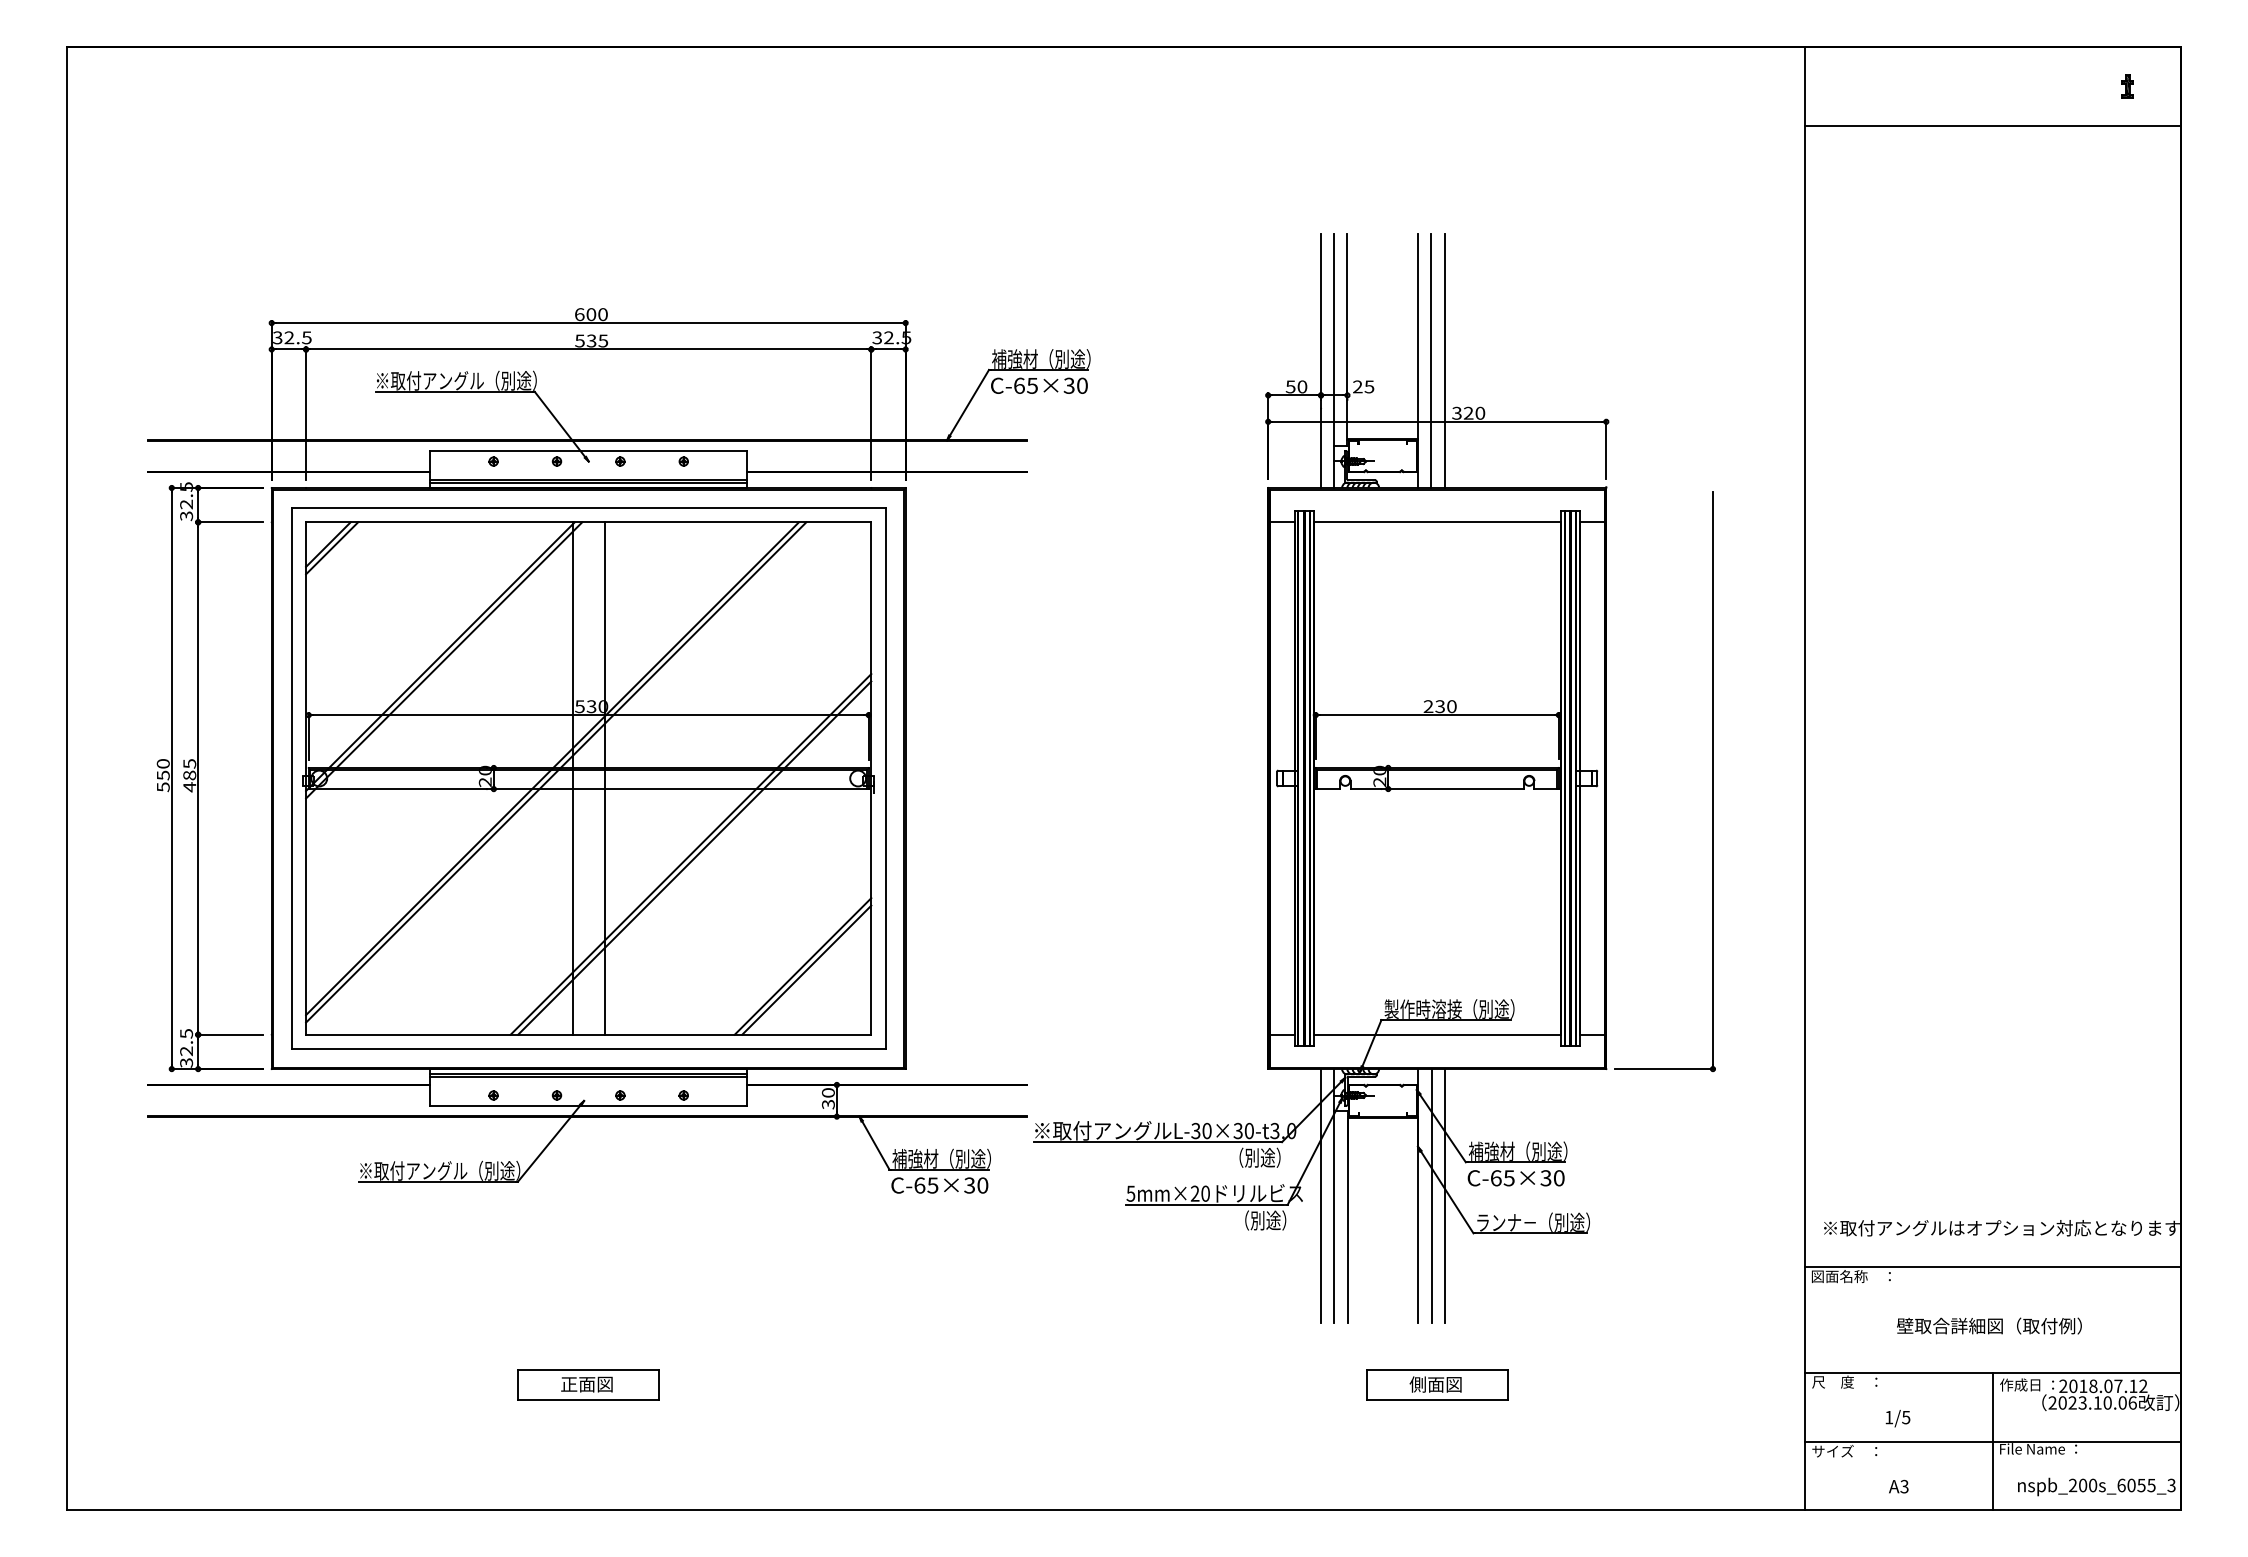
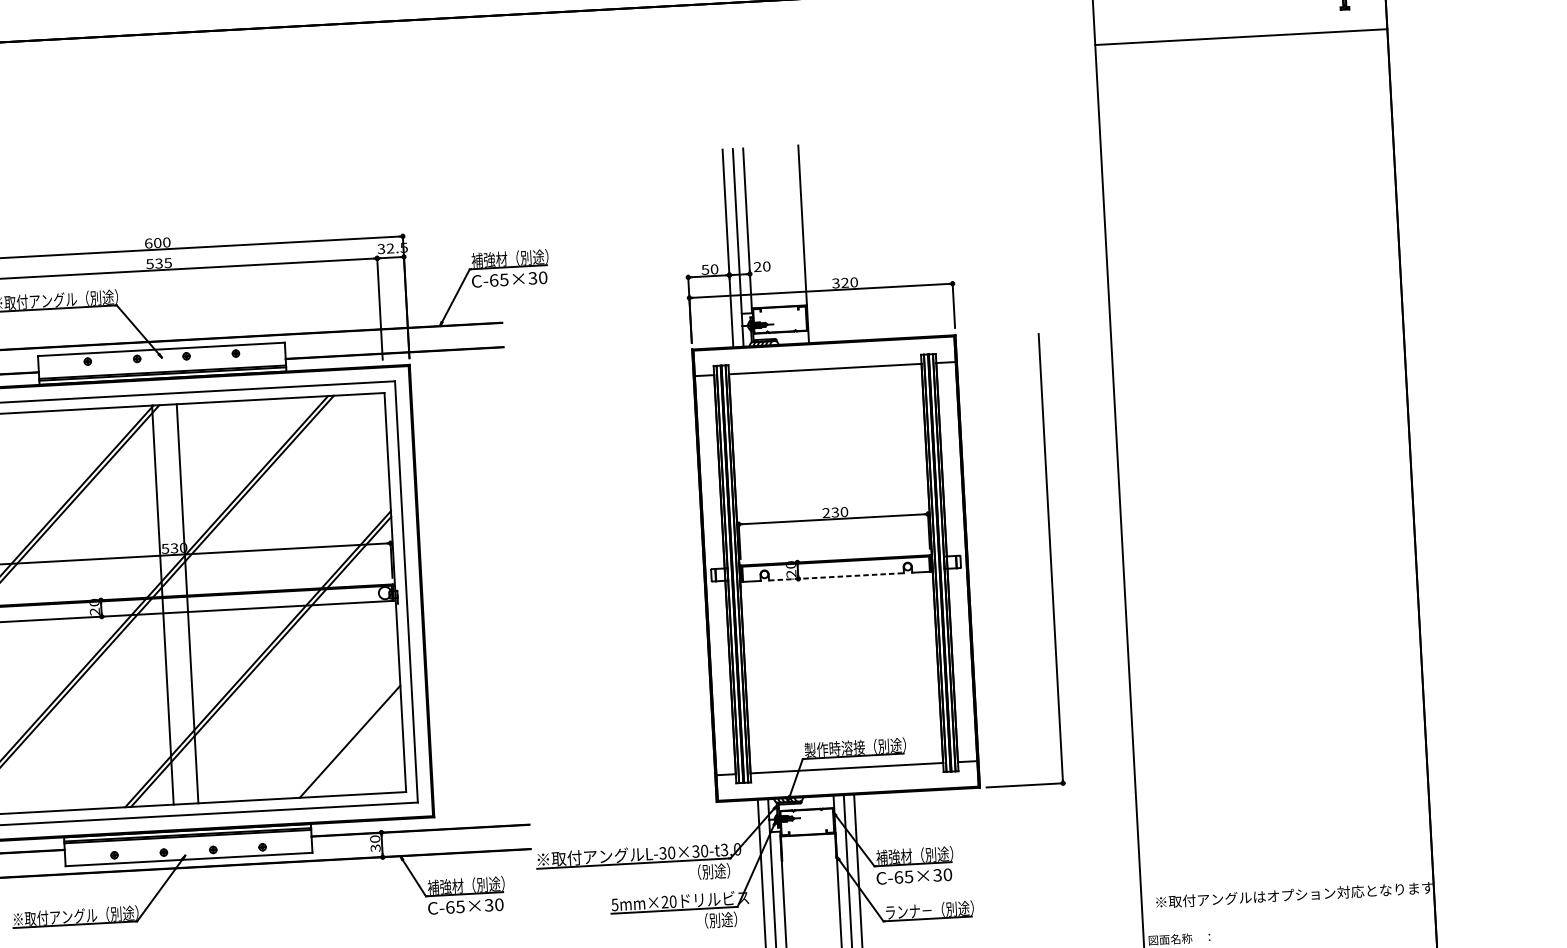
line: (1431, 360) -> (813, 243), removed
line: (1444, 360) -> (824, 242), removed
text: (1369, 386) -> (766, 266), 25 -> 20
line: (1437, 789) -> (836, 577), solid -> dashed
line: (806, 969) -> (352, 743), removed
line: (1992, 1267) -> (1289, 926), removed

